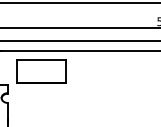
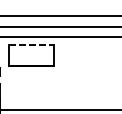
line: (41, 59) -> (31, 44), solid -> dashed

